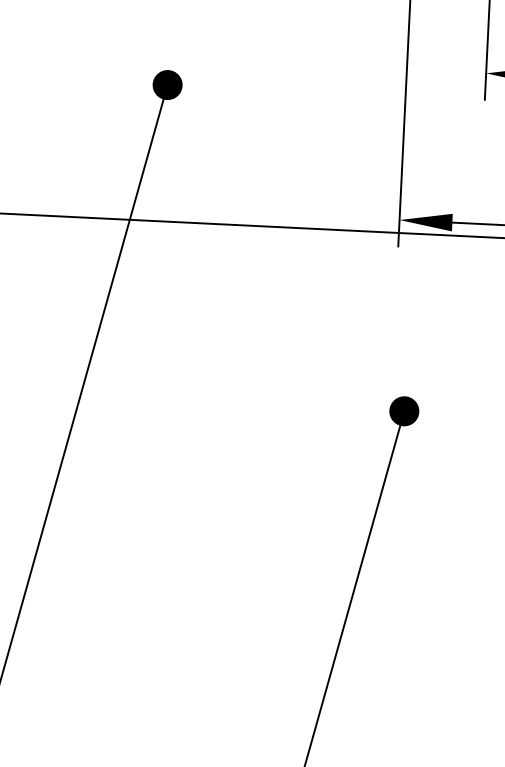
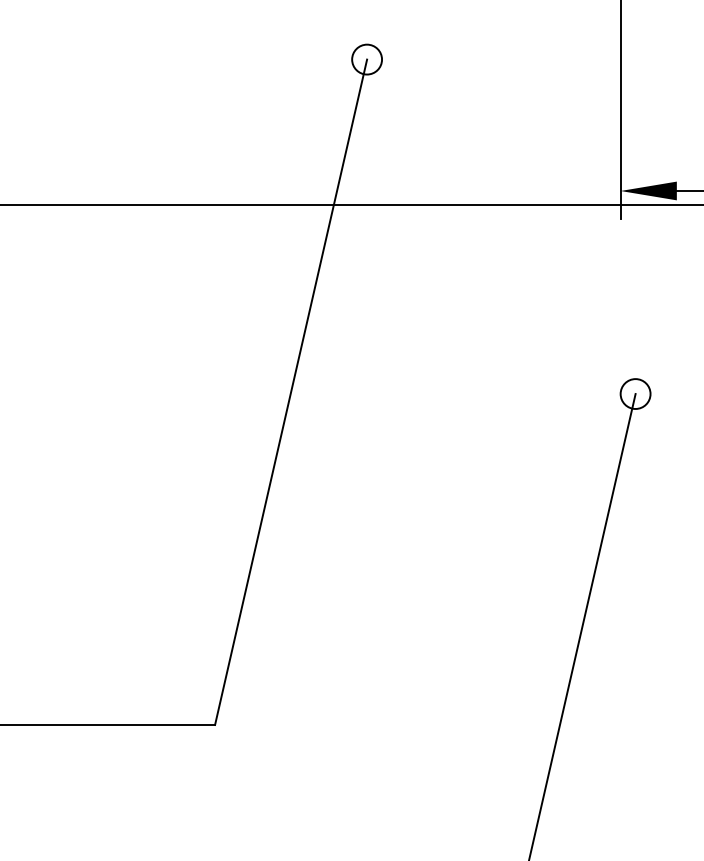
fill: (168, 84) -> (367, 59), removed
fill: (404, 410) -> (635, 393), removed

